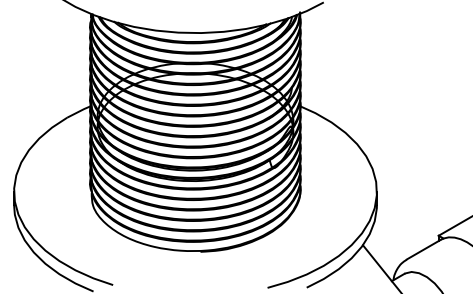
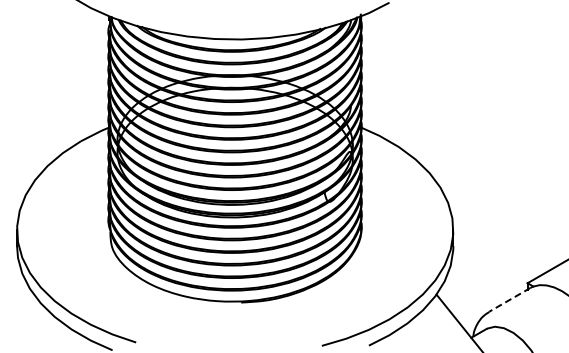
line: (423, 249) -> (509, 299), solid -> dashed

